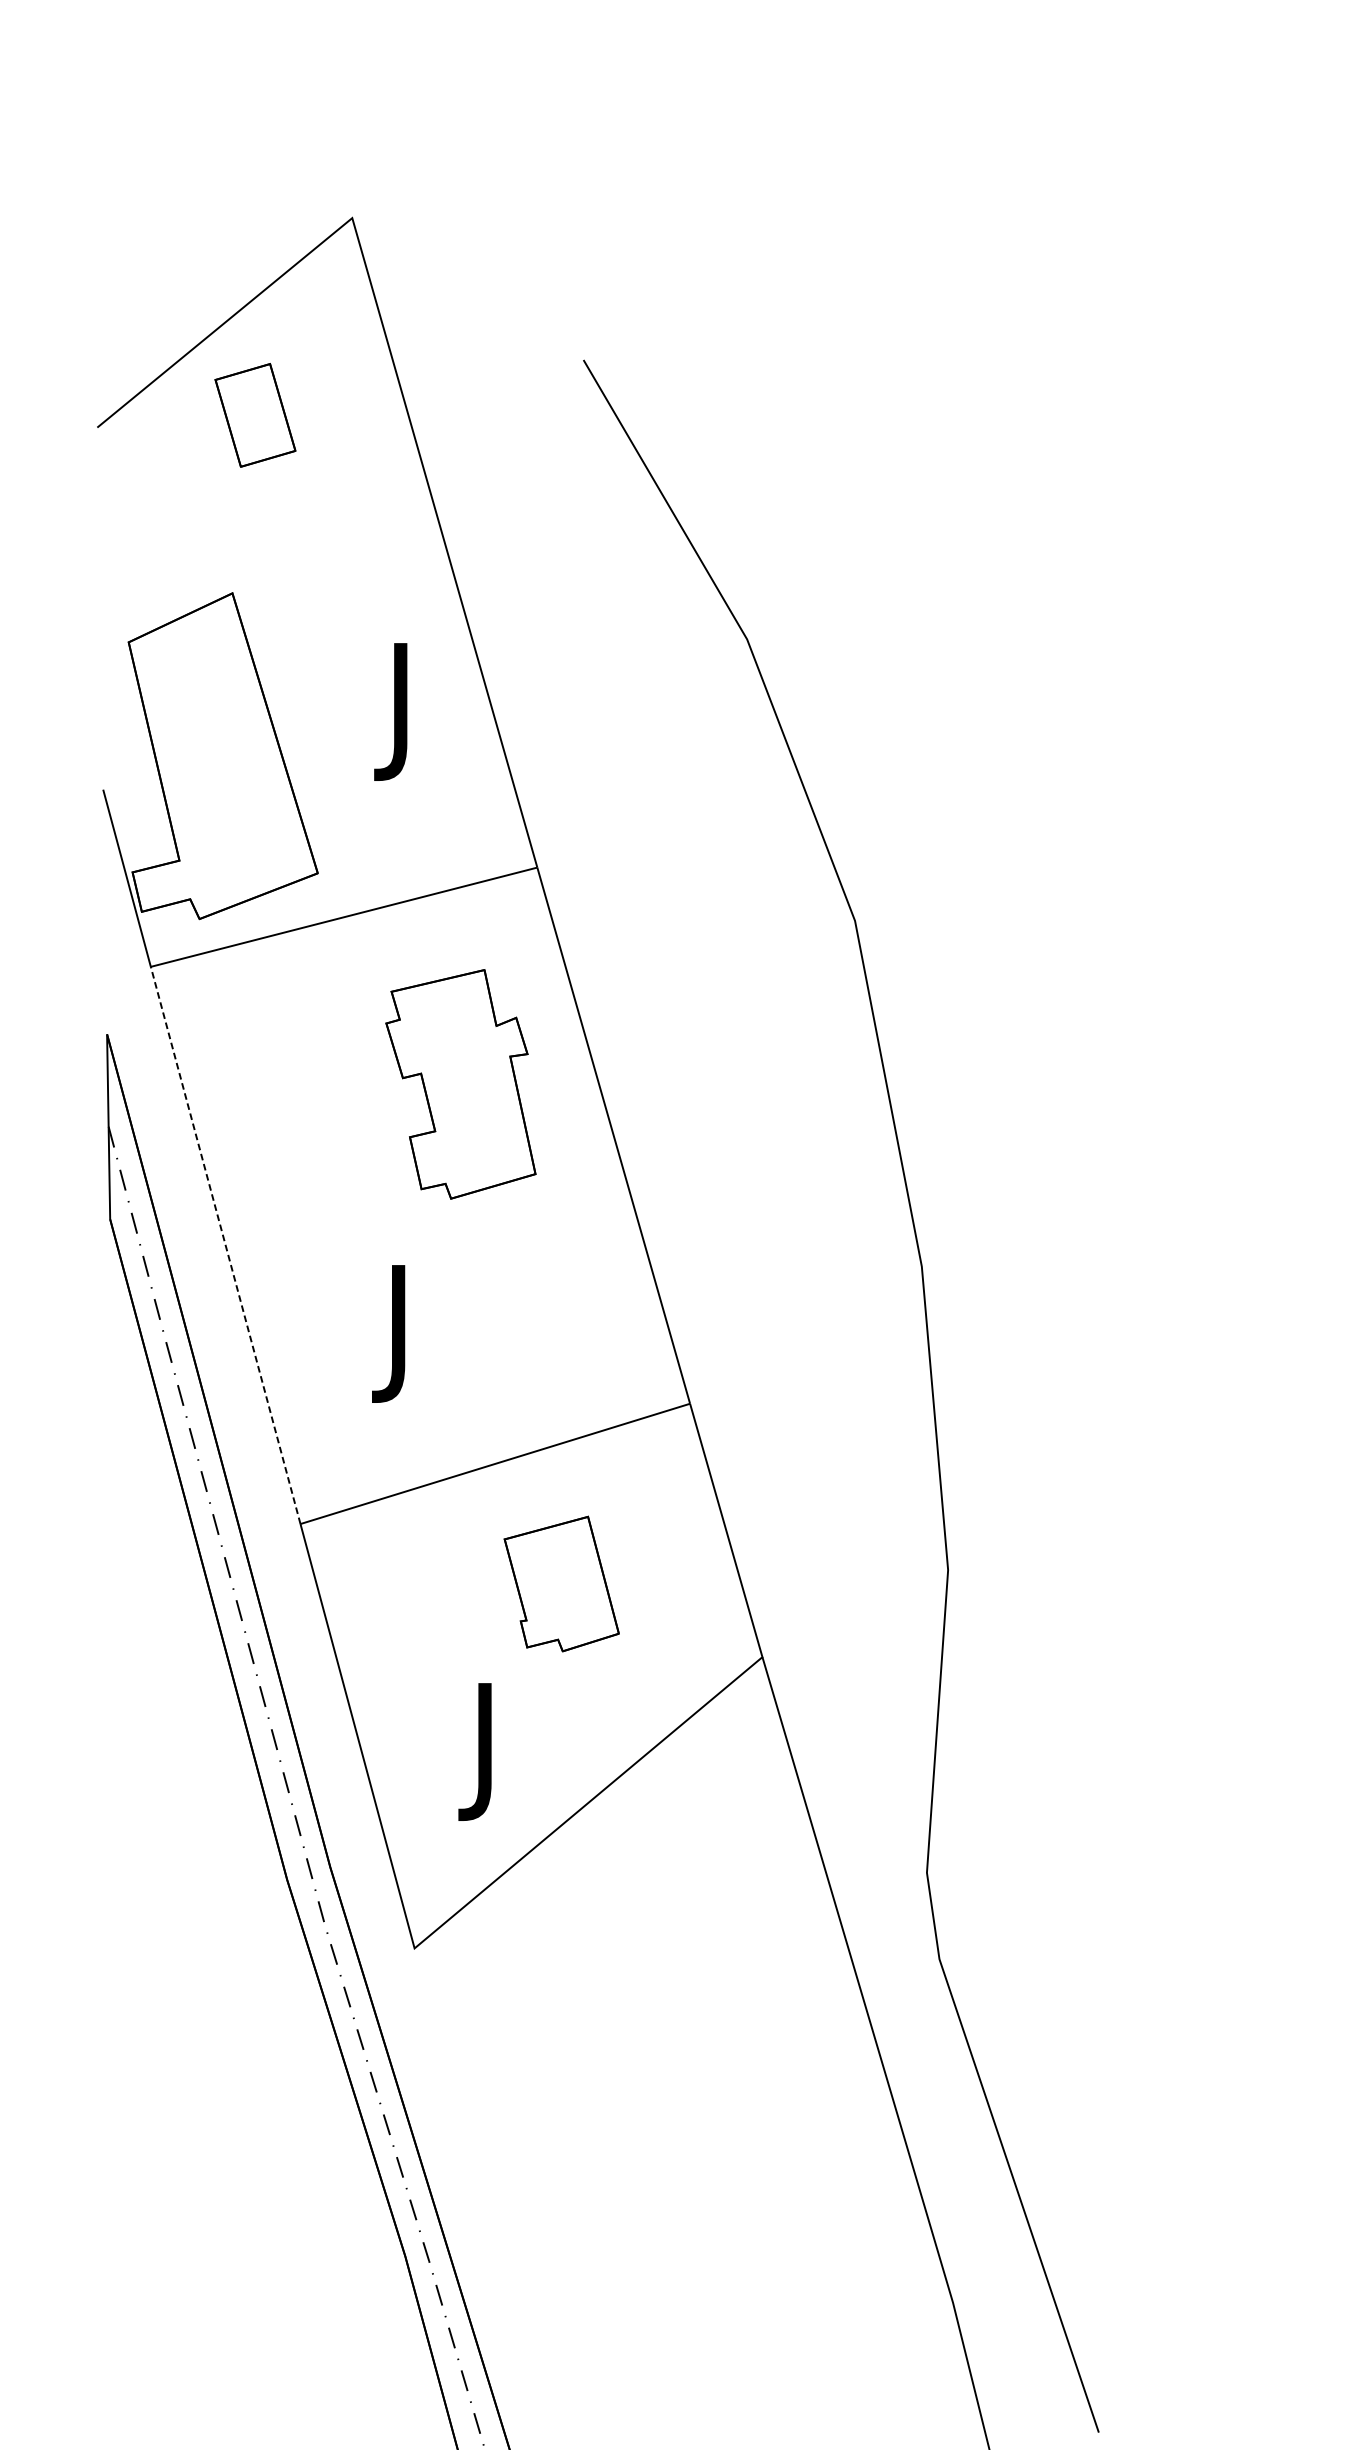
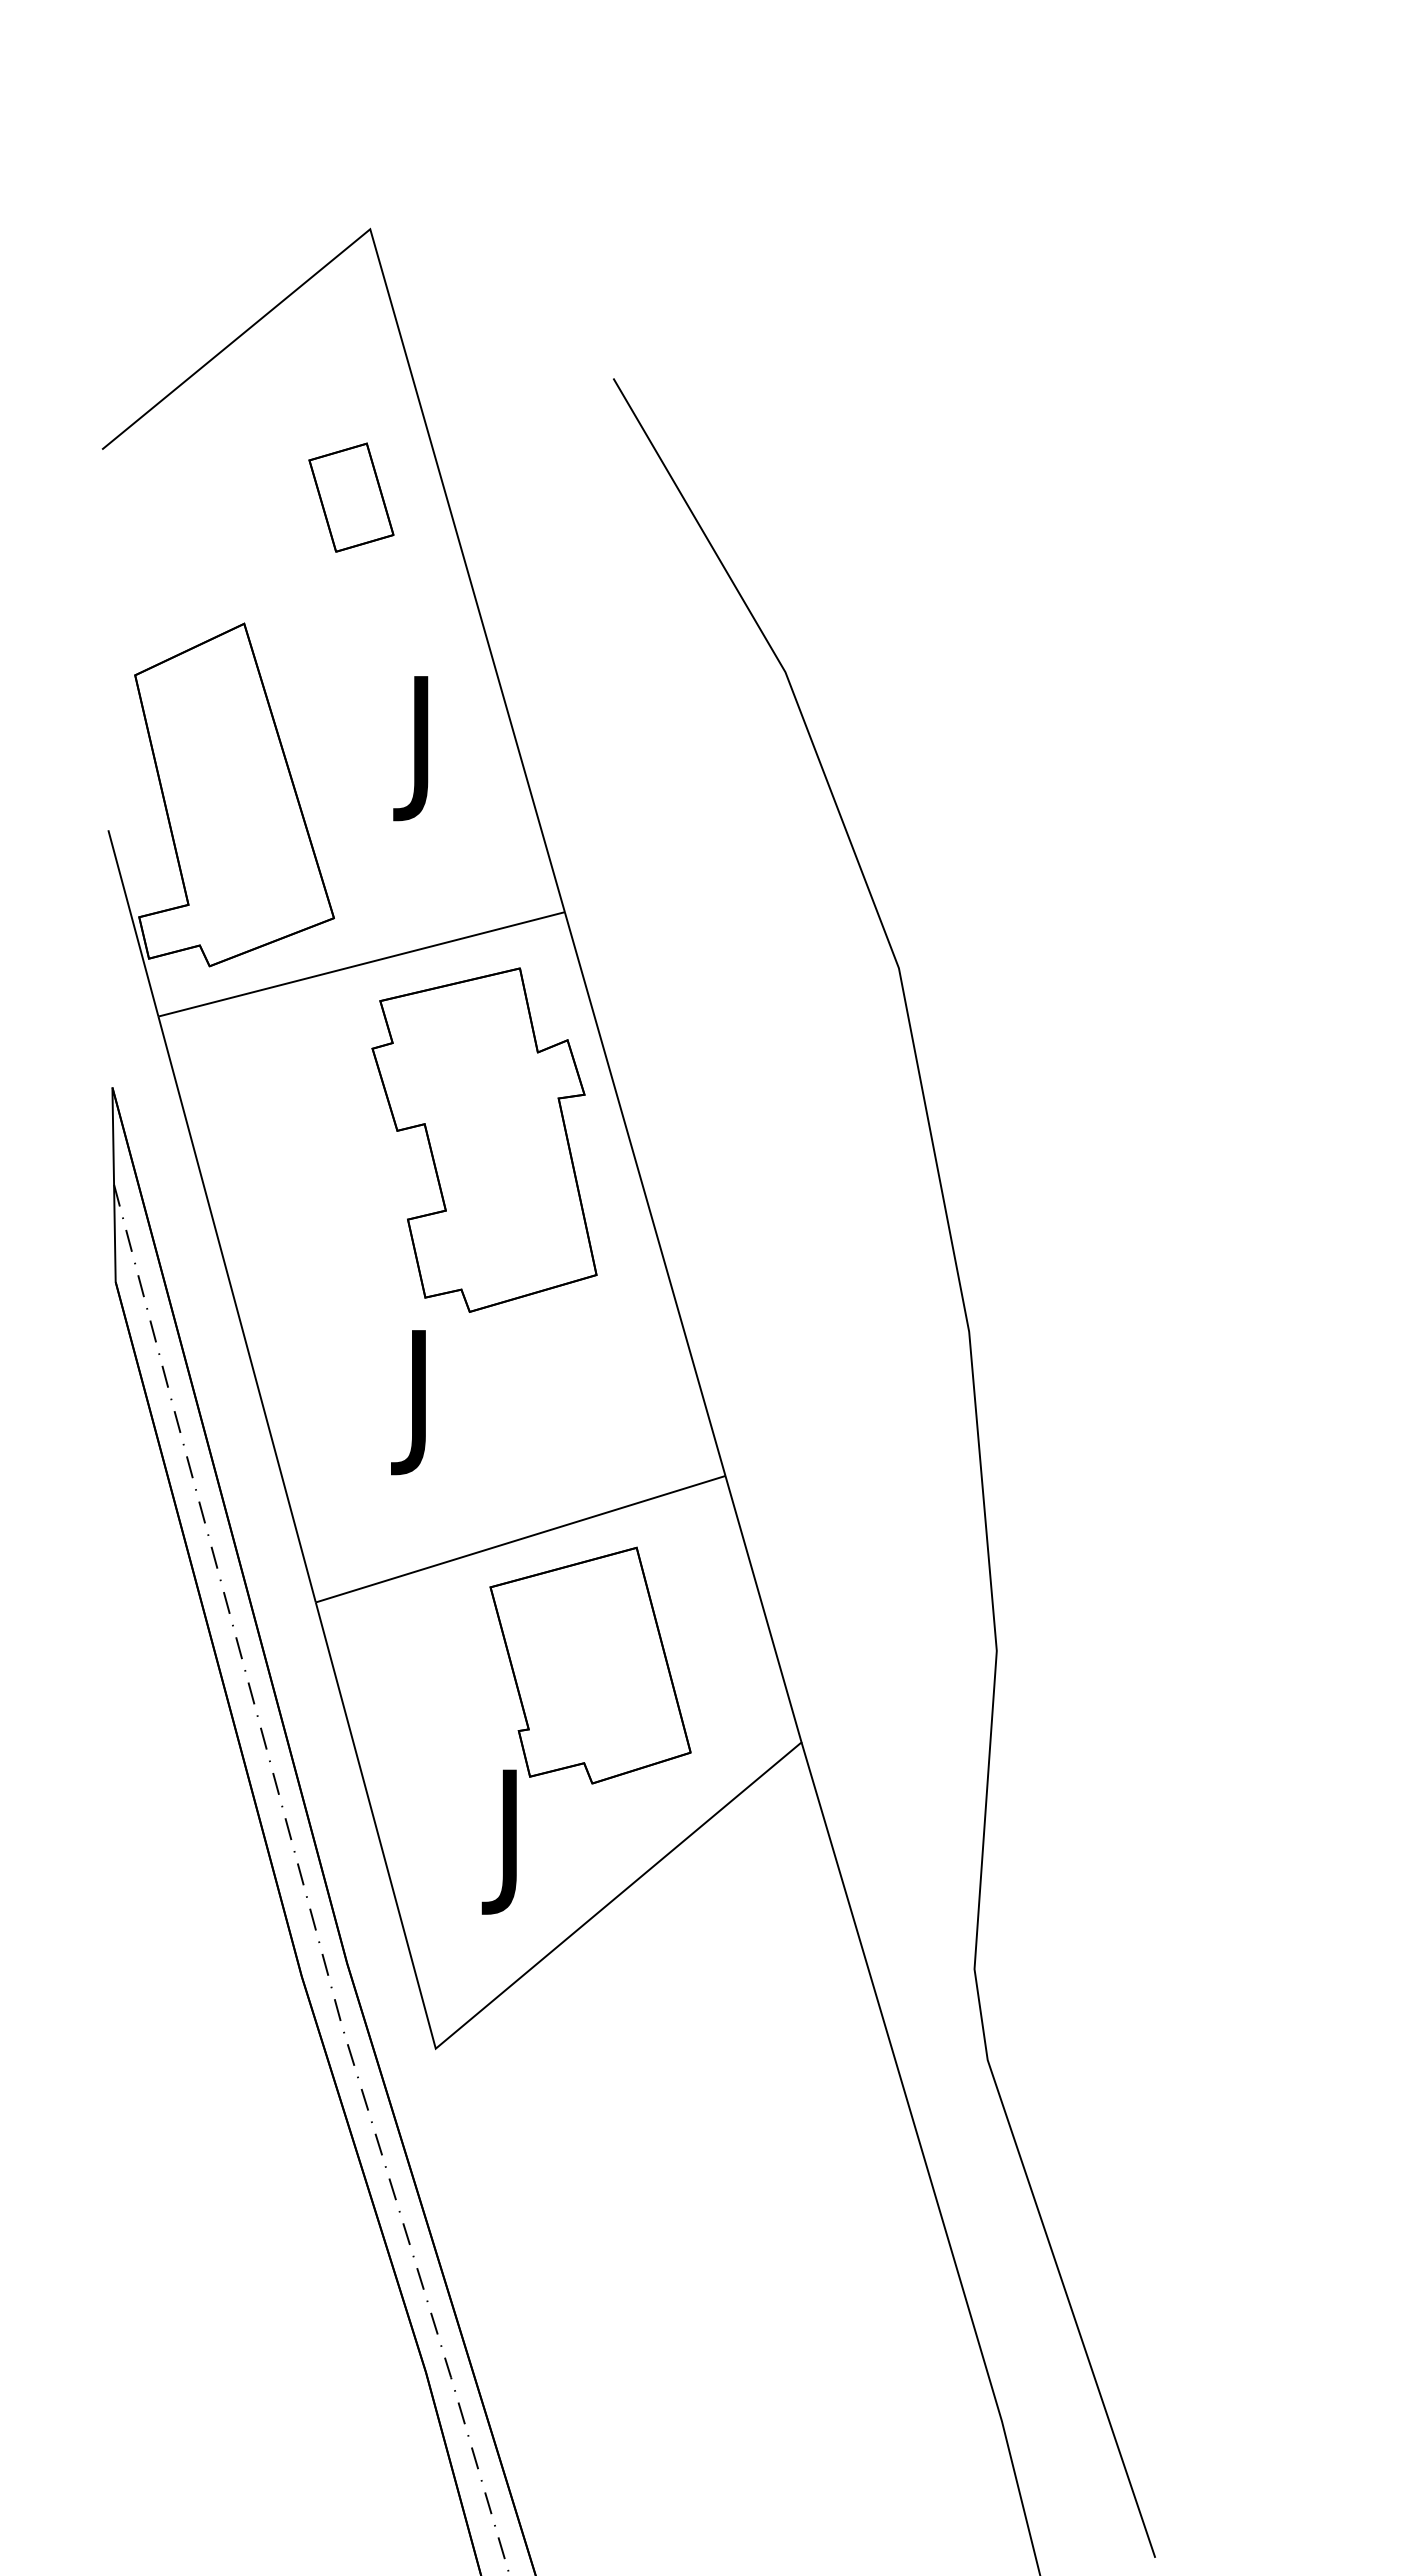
part: (255, 415) -> (351, 497), moved
part: (460, 1083) -> (484, 1139), size x1.43
line: (226, 1245) -> (237, 1309), dashed -> solid
part: (561, 1584) -> (590, 1665), size x1.67

